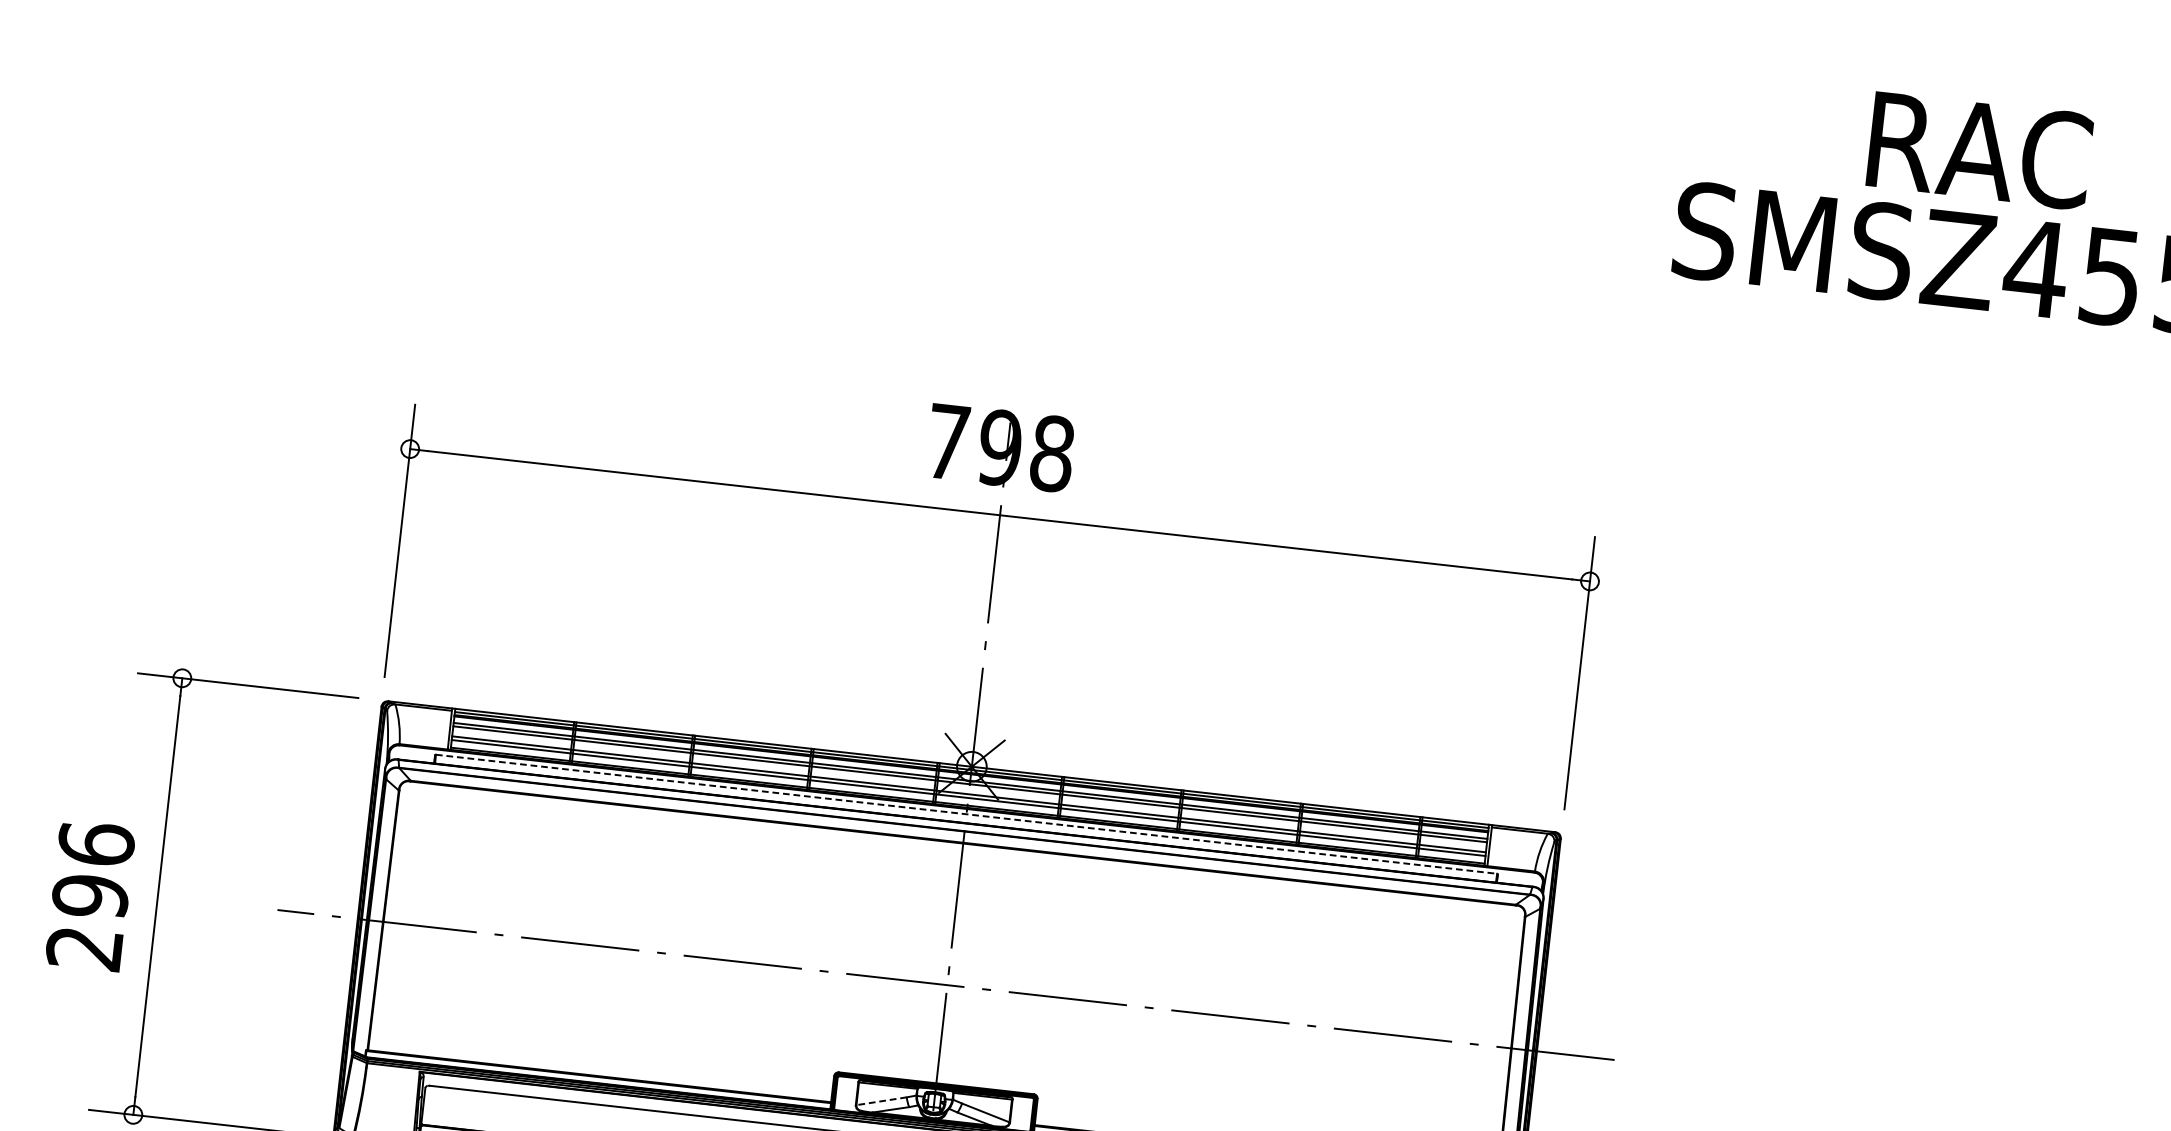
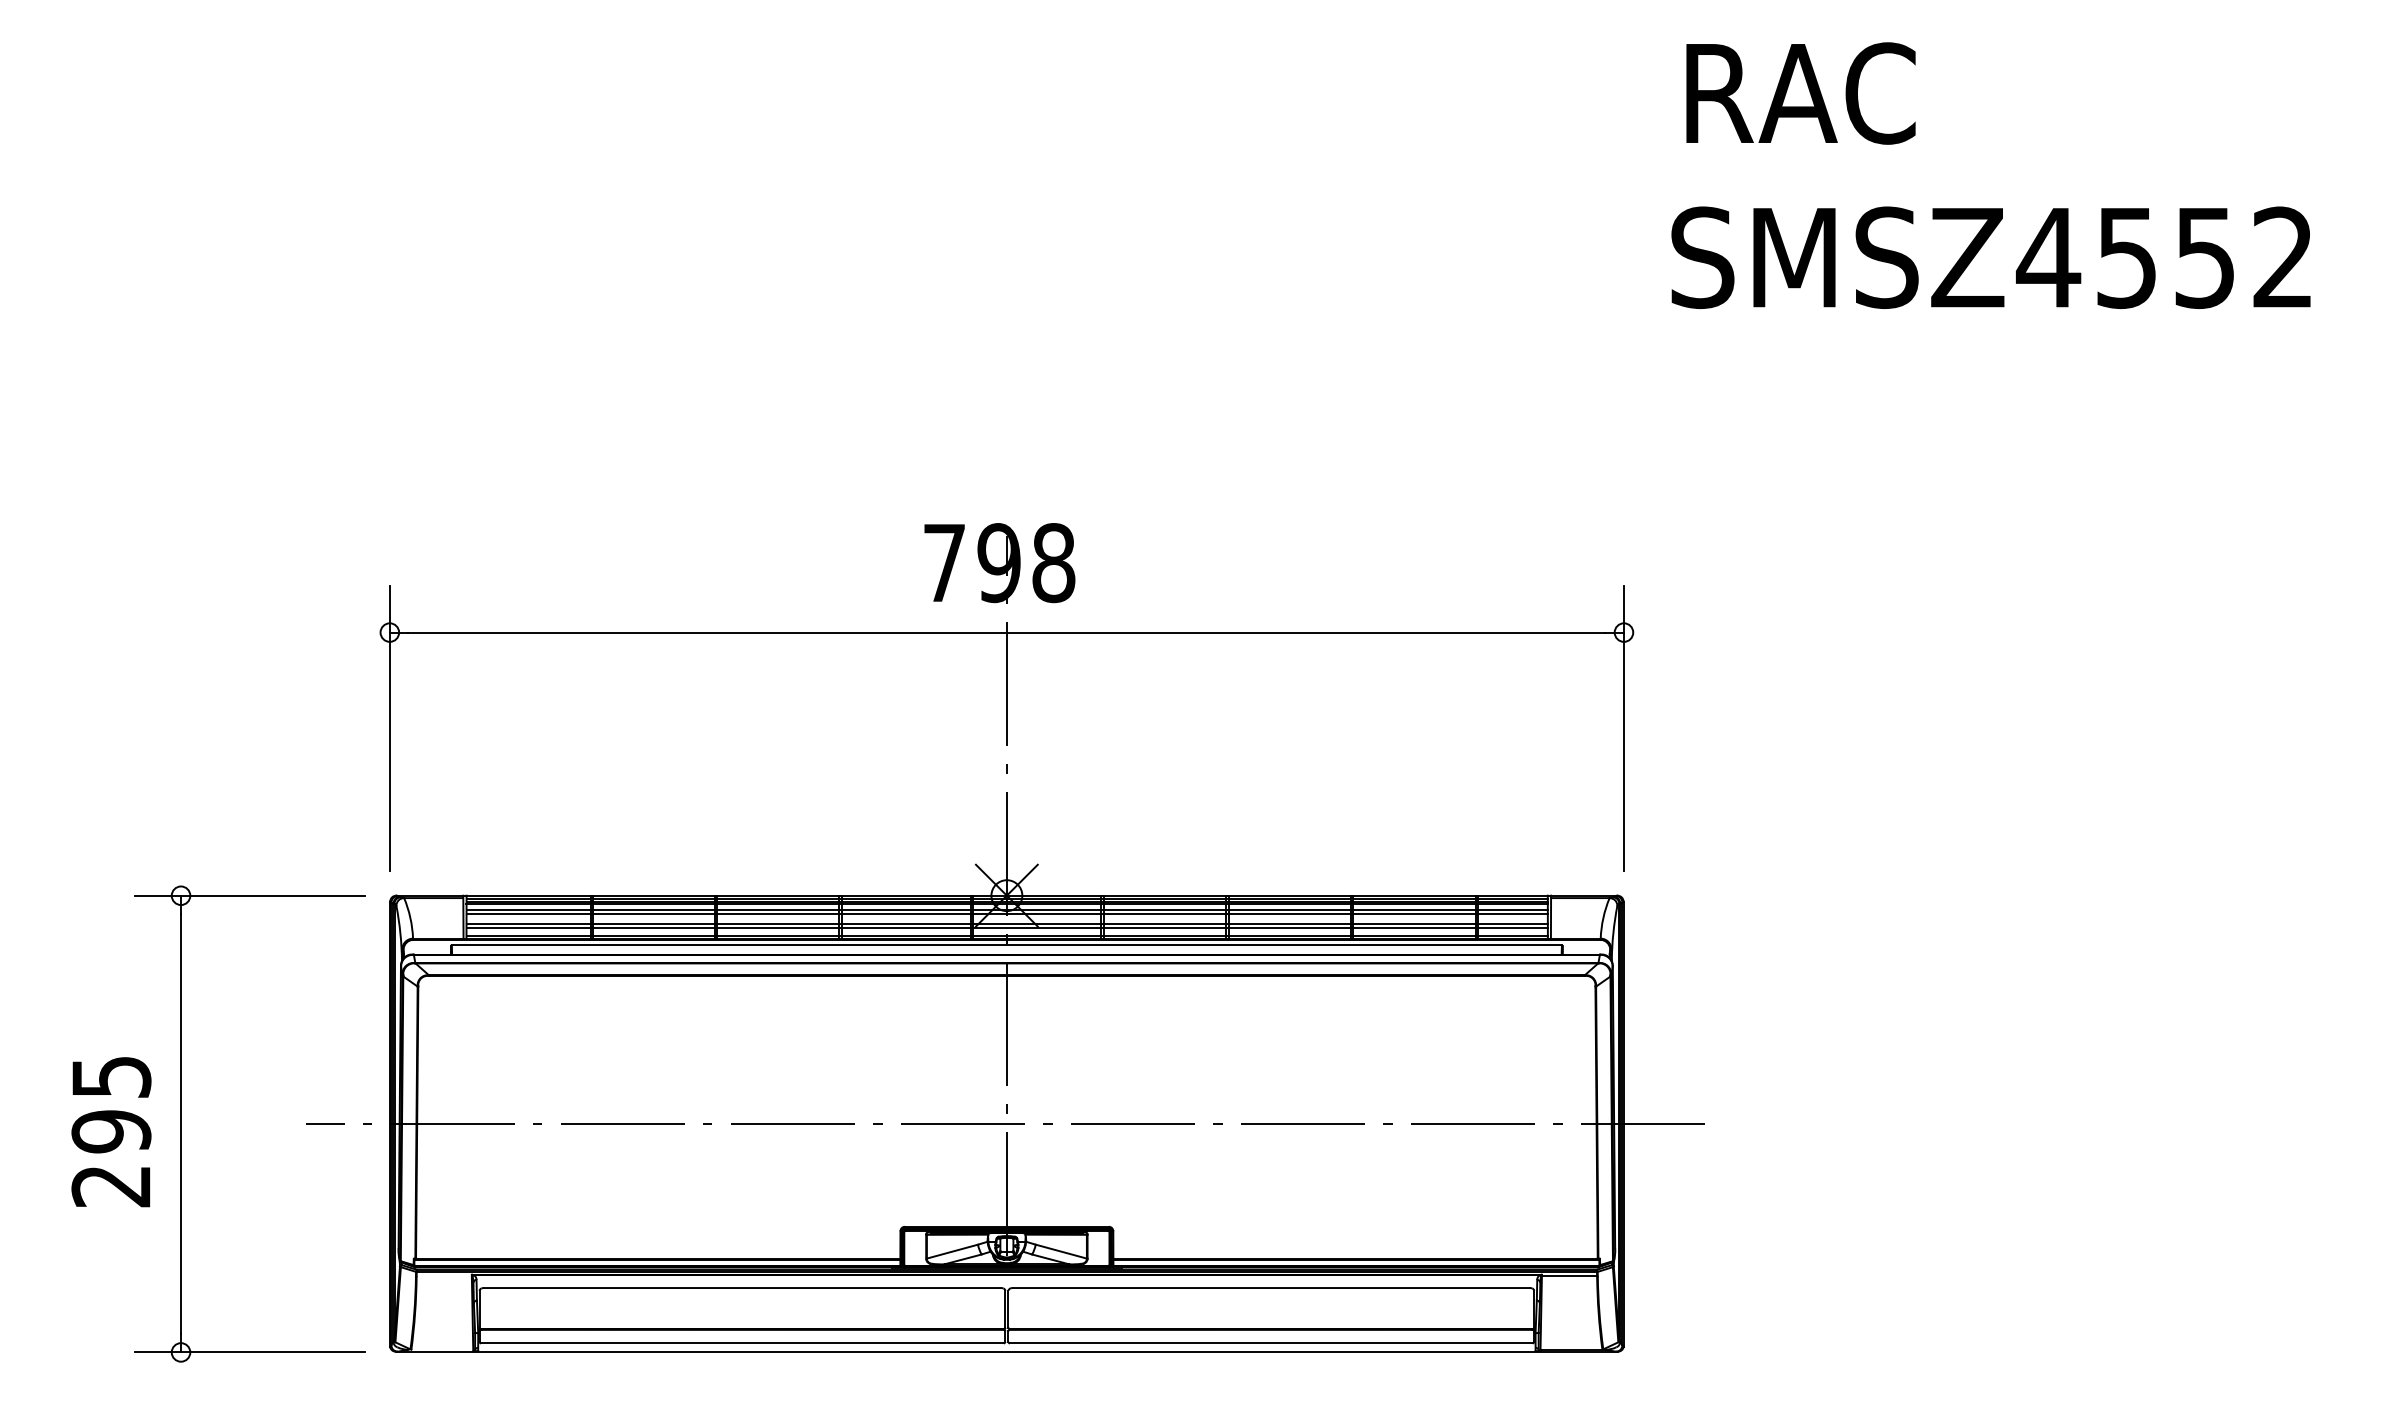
text: (1979, 150) -> (1800, 93), moved
line: (967, 814) -> (1007, 945), dashed -> solid
text: (96, 843) -> (111, 1076), 296 -> 295
line: (881, 1101) -> (952, 1251), dashed -> solid

